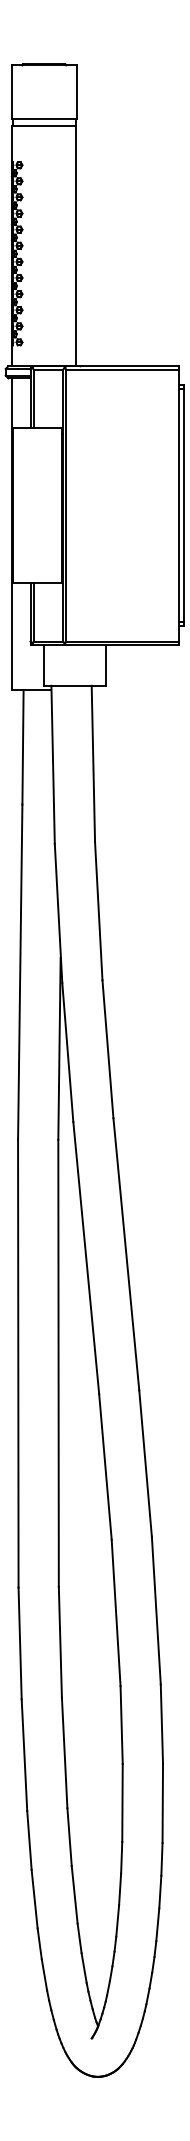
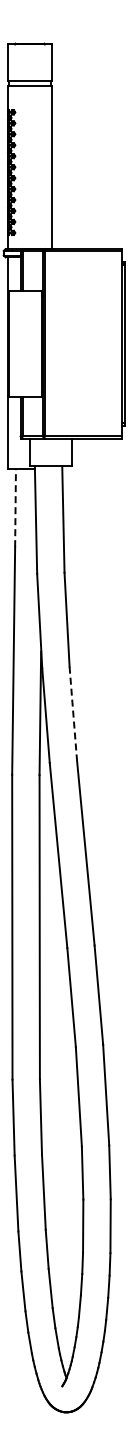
line: (22, 747) -> (15, 508), solid -> dashed
line: (108, 1050) -> (73, 714), solid -> dashed

